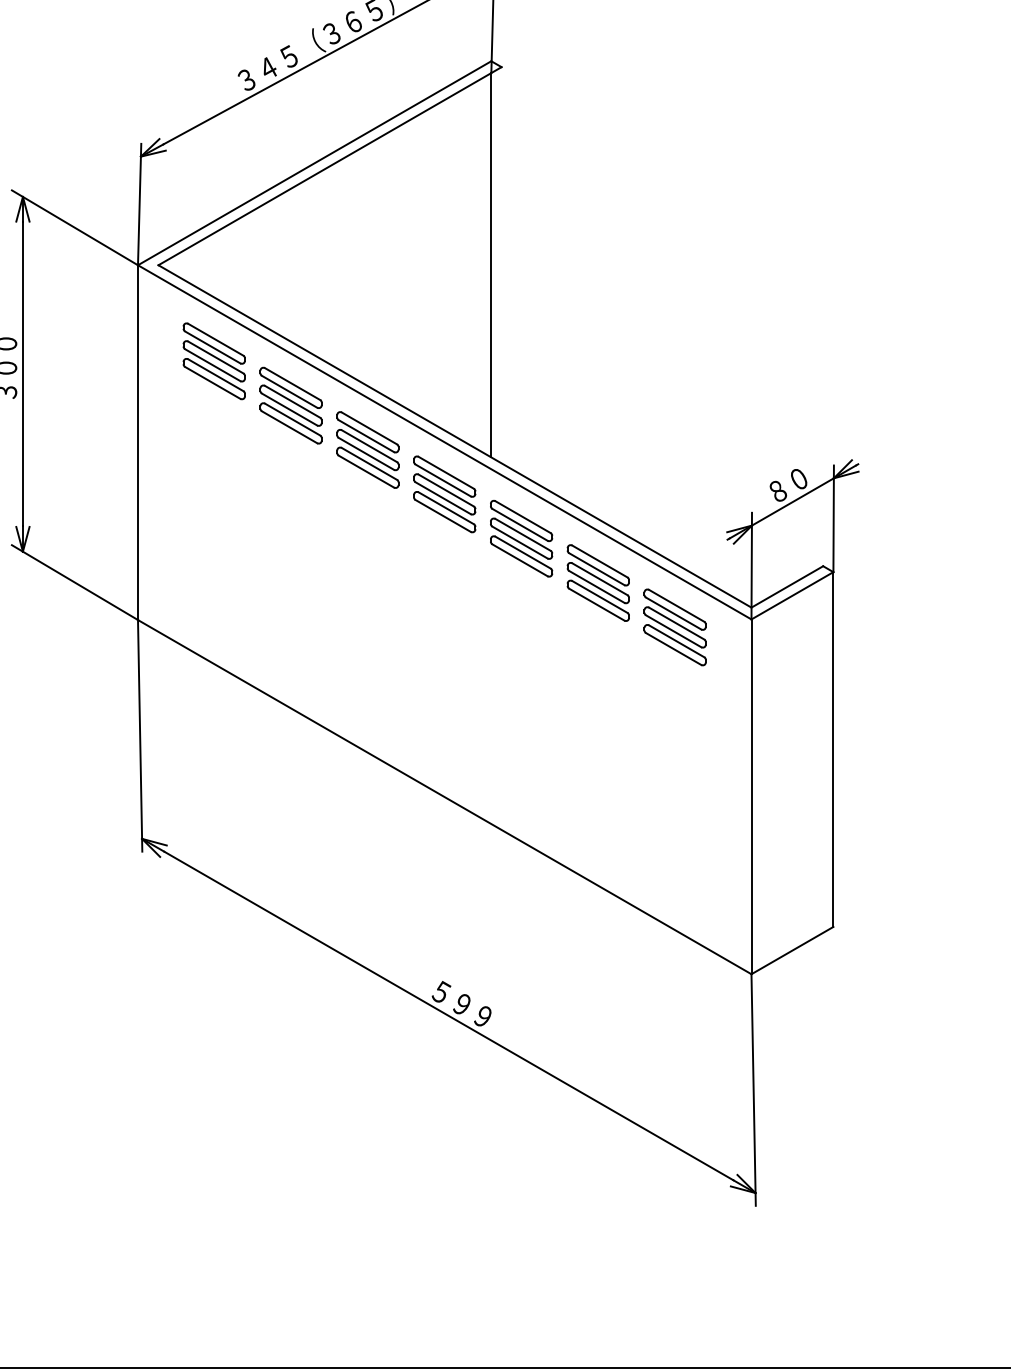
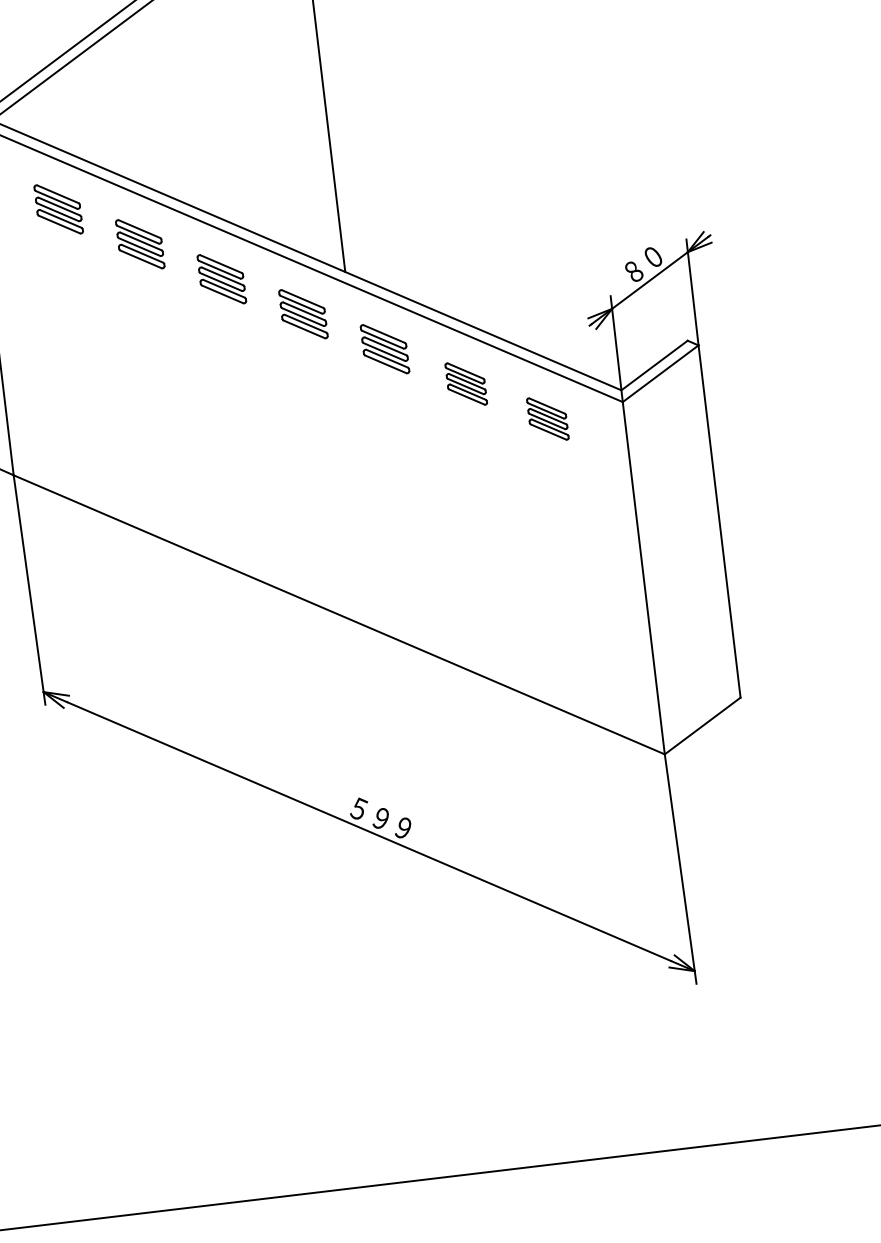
part: (213, 361) -> (58, 209), size x0.7
part: (290, 405) -> (139, 244), size x0.7
part: (367, 449) -> (221, 278), size x0.7
part: (444, 494) -> (303, 314), size x0.7
part: (521, 538) -> (384, 348), size x0.7
part: (597, 582) -> (465, 383), size x0.6
part: (674, 627) -> (547, 419), size x0.6

